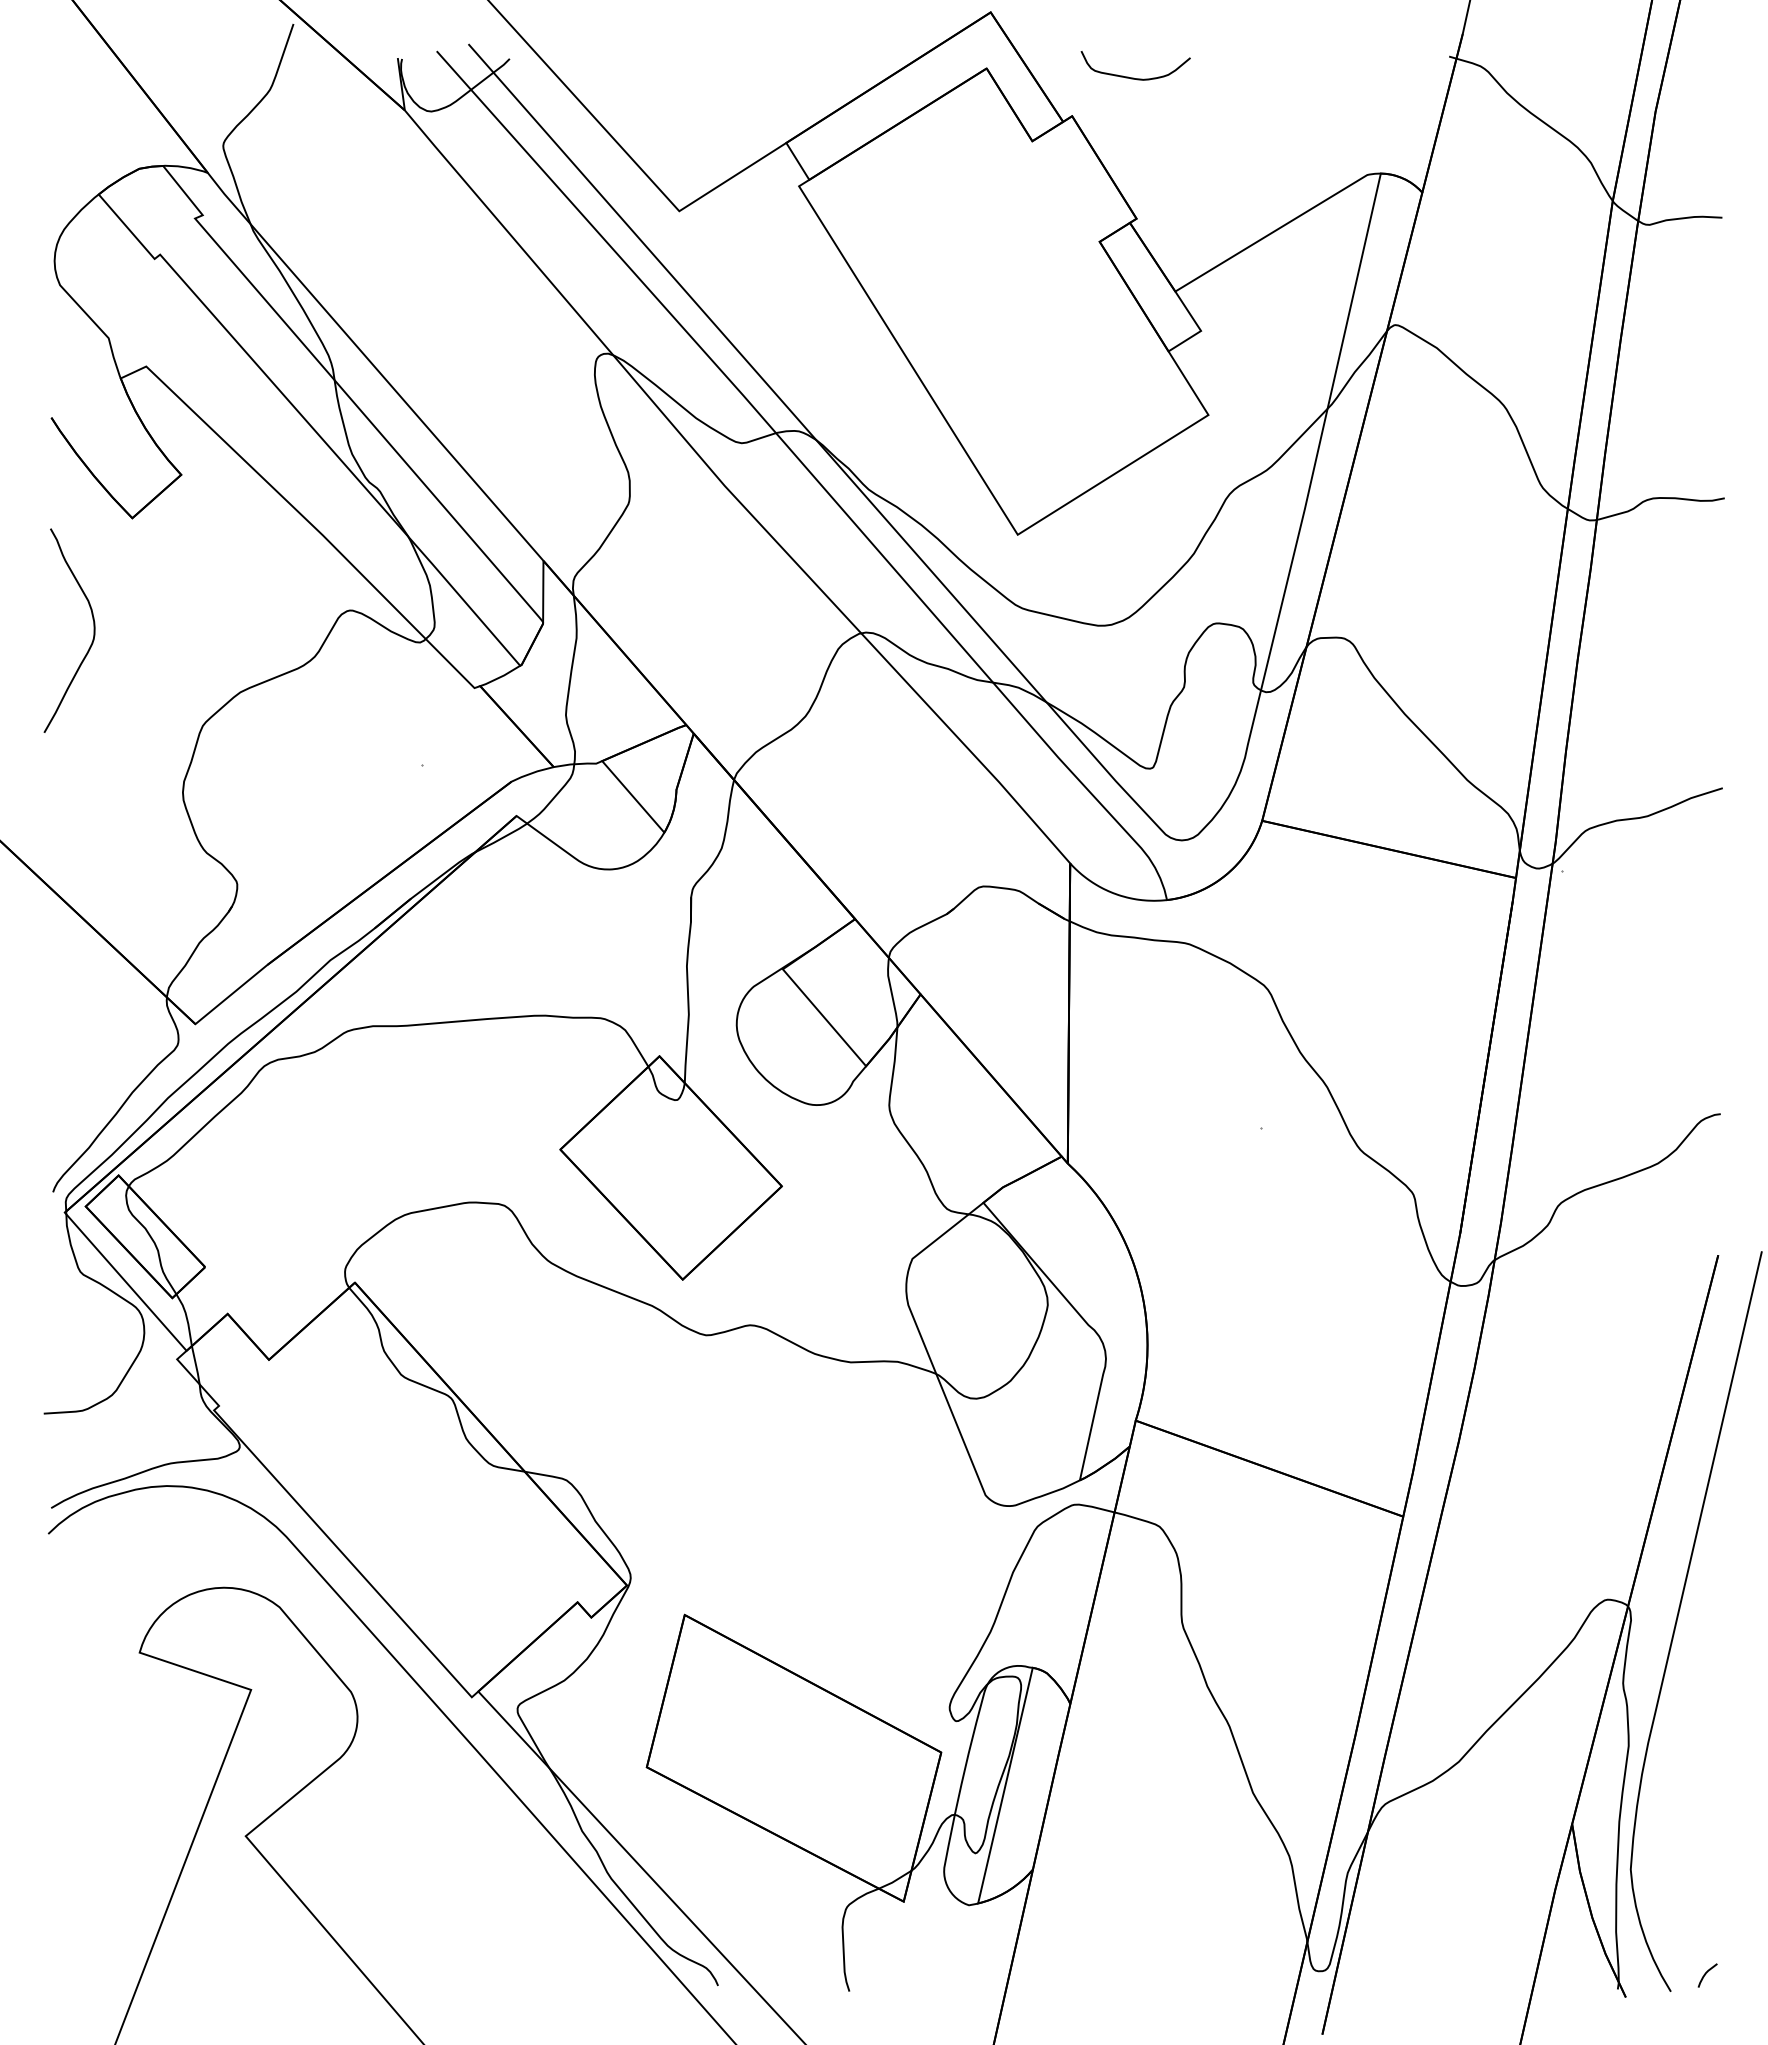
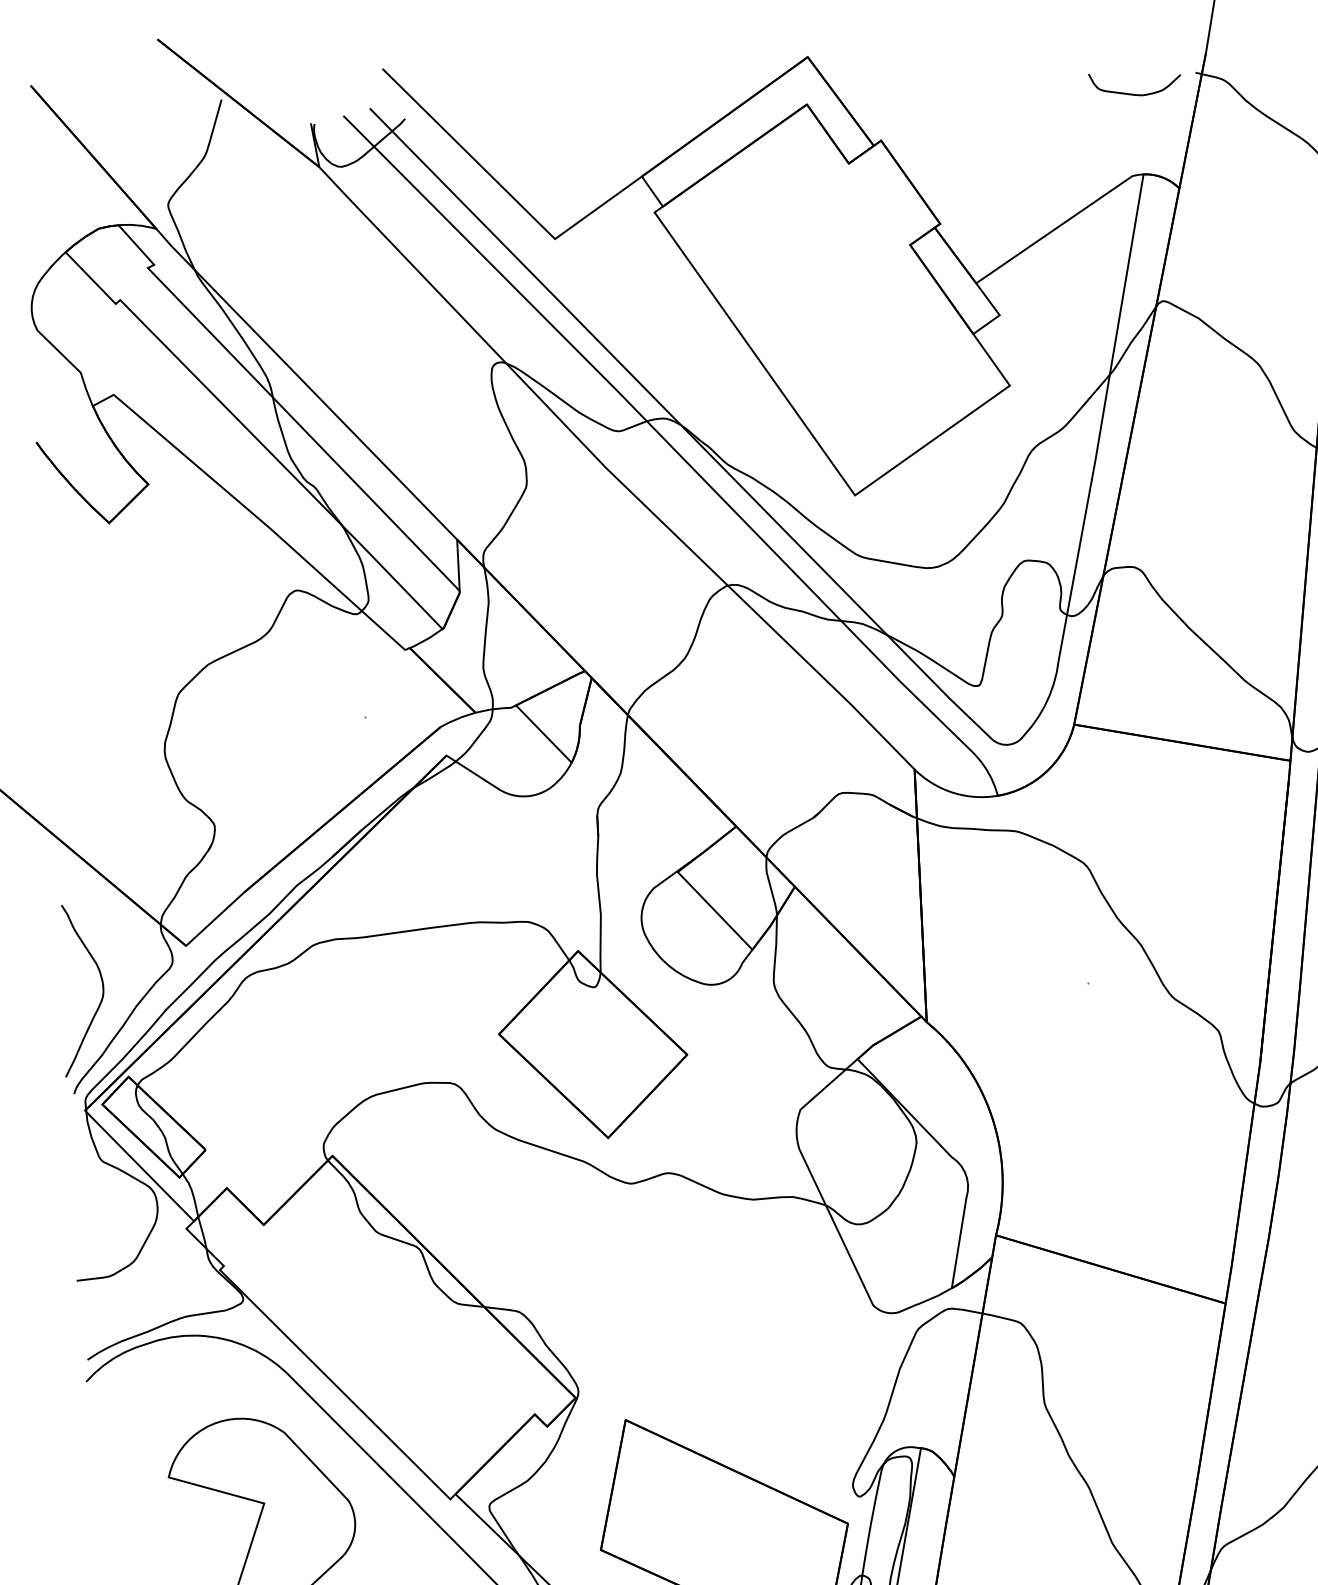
curve: (1133, 77) -> (1133, 93), moved
curve: (93, 630) -> (102, 988), moved

